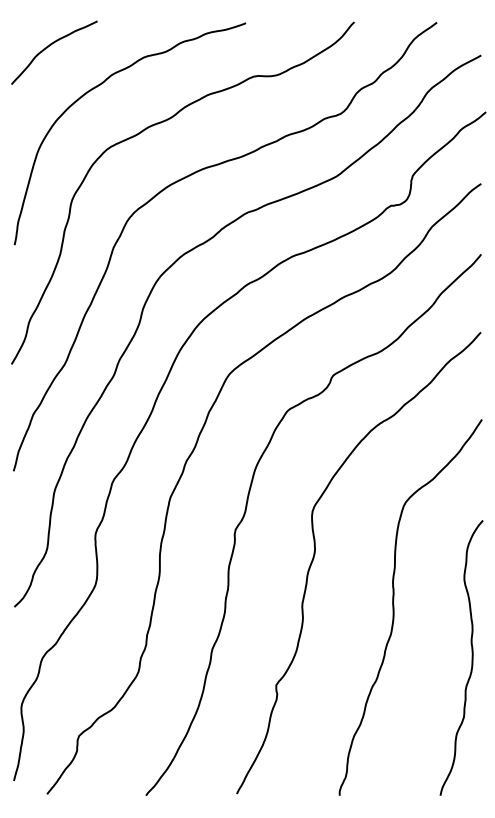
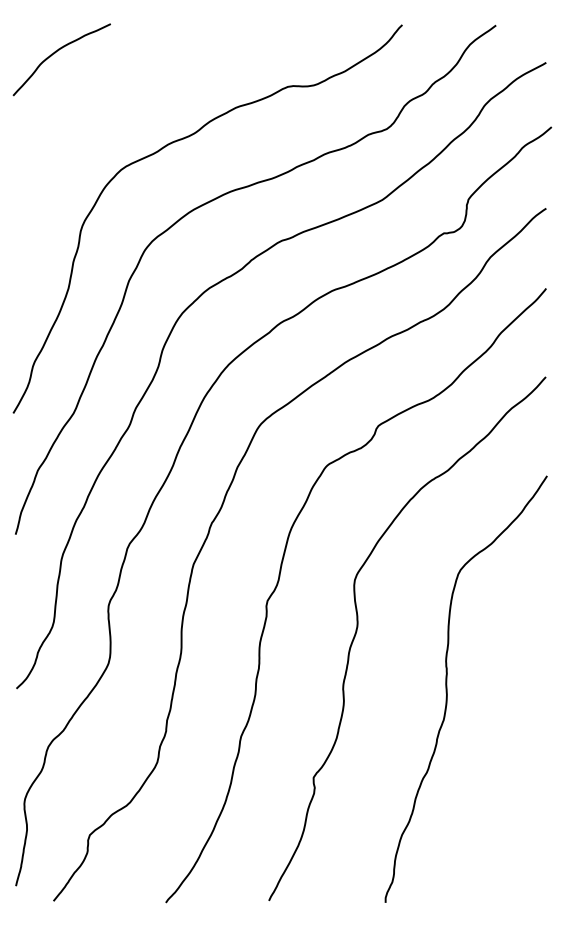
curve: (99, 86) -> (113, 97), removed
curve: (471, 657) -> (535, 746), removed

